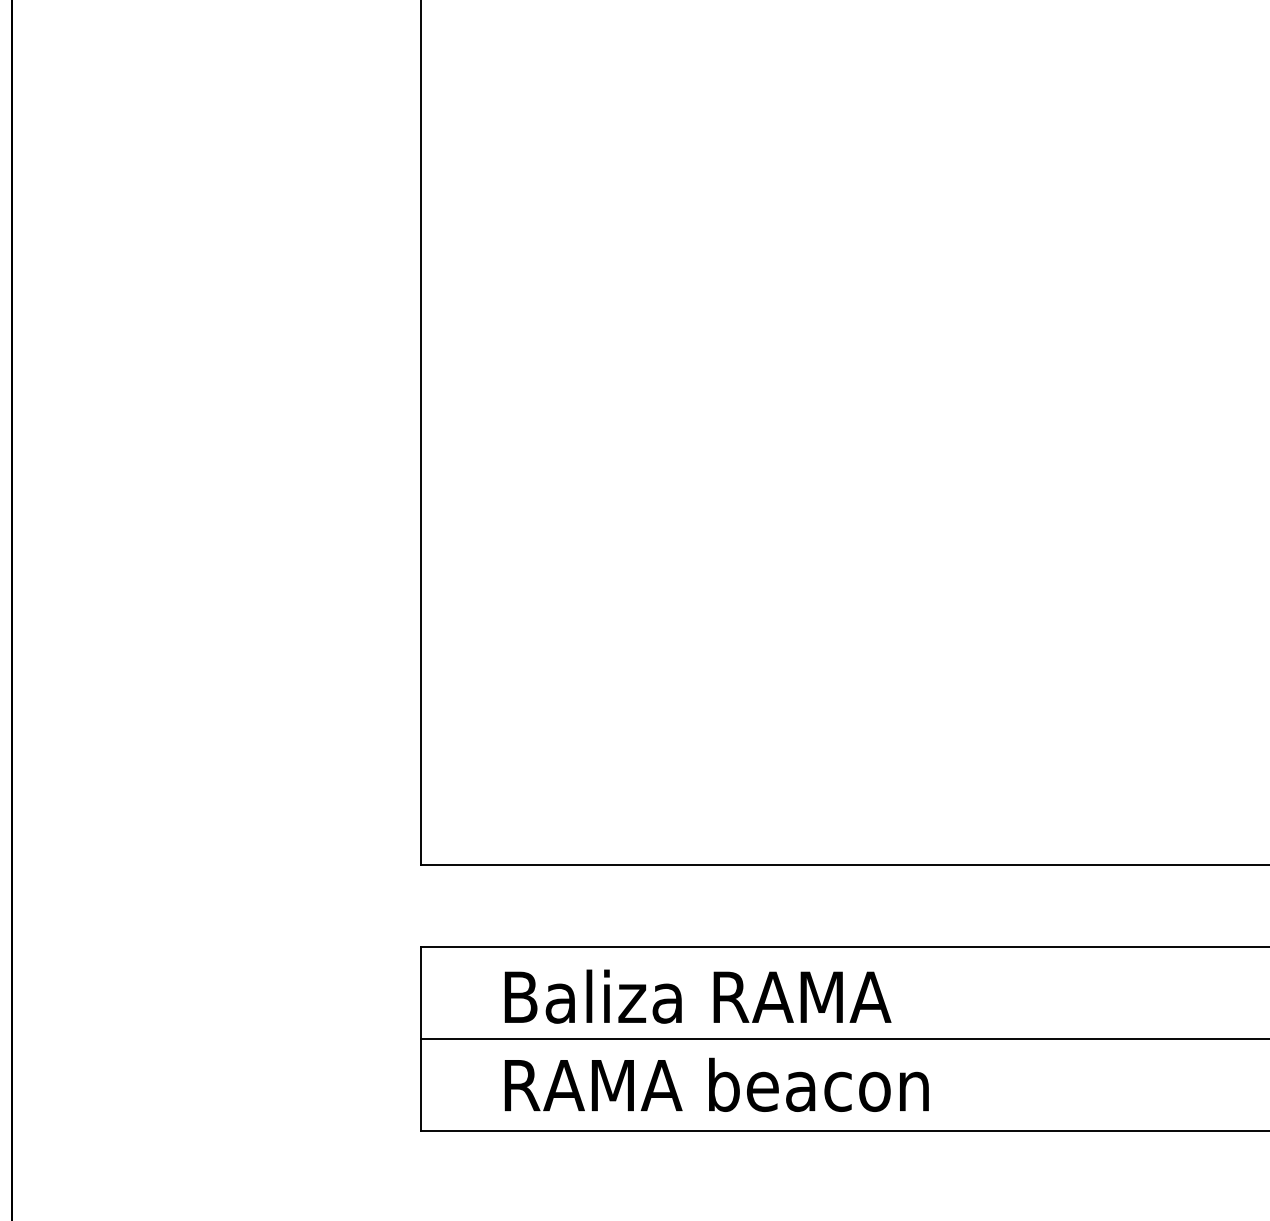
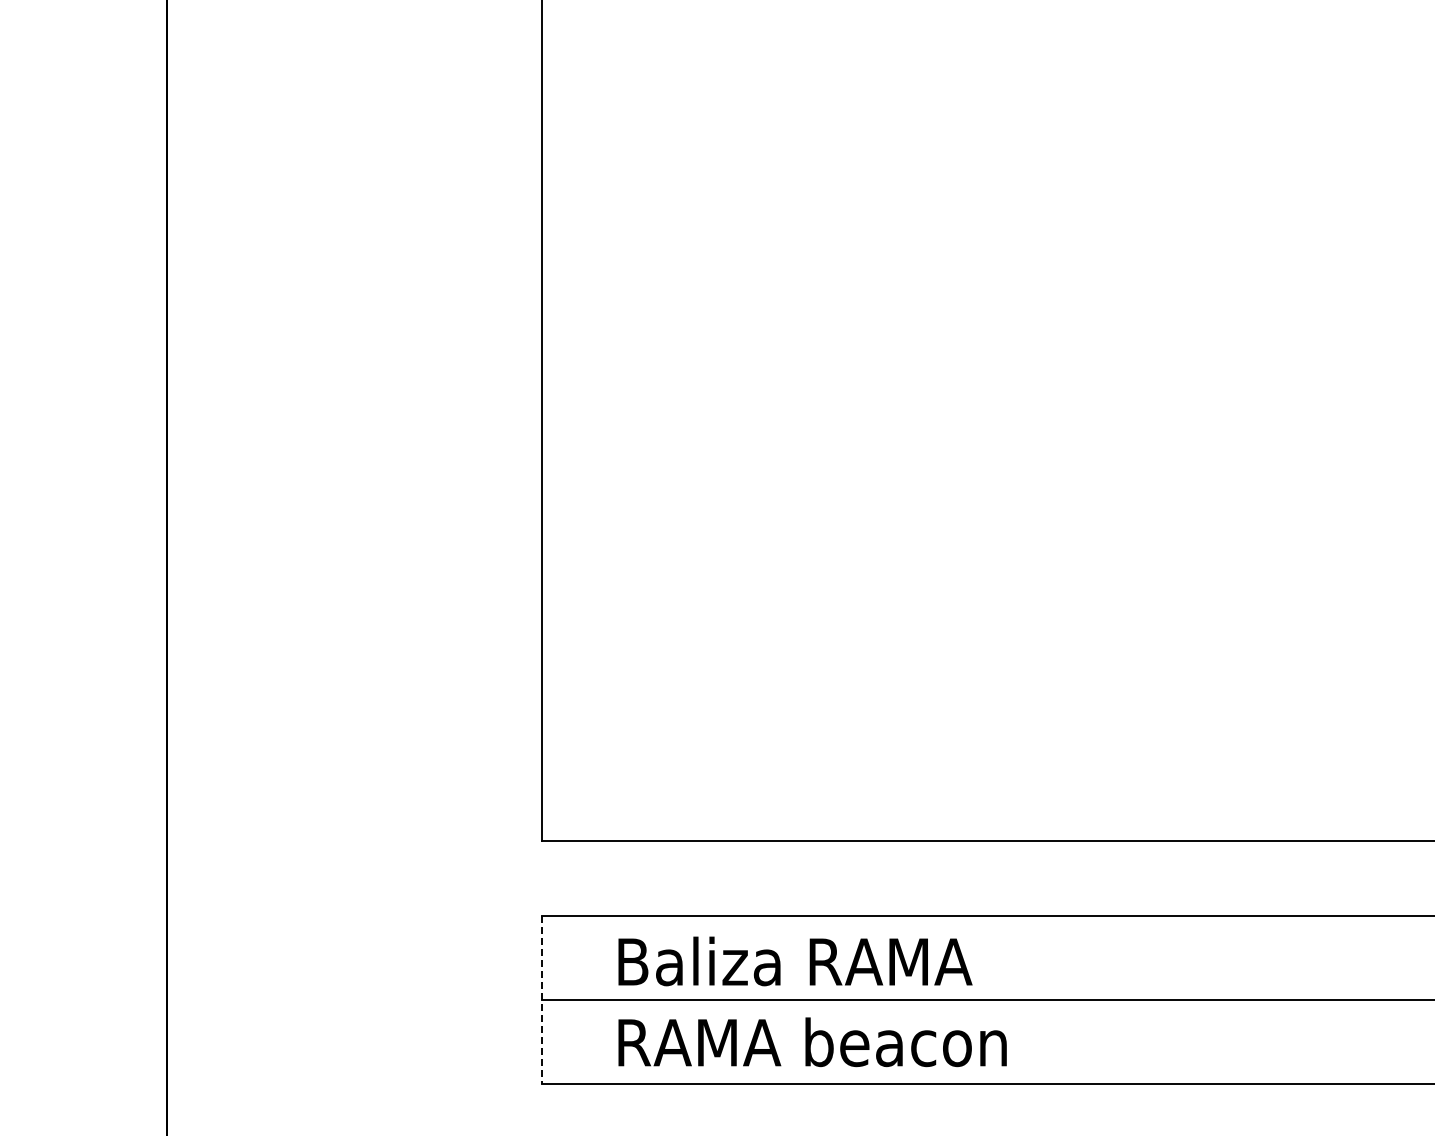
line: (420, 1039) -> (541, 1000), solid -> dashed

